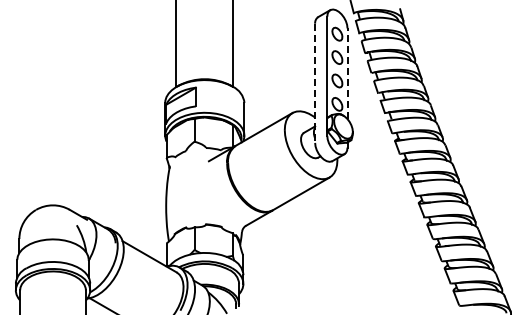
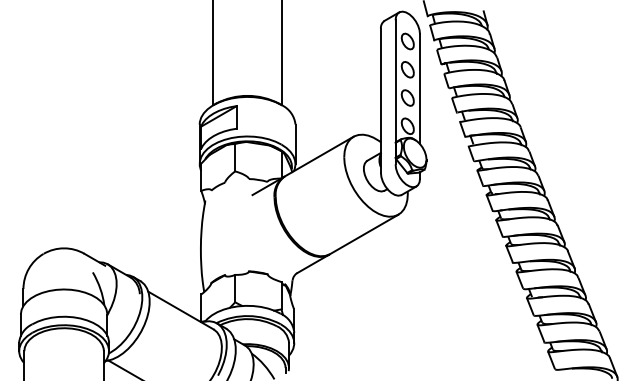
line: (347, 73) -> (420, 88), dashed -> solid
line: (315, 83) -> (381, 101), dashed -> solid

